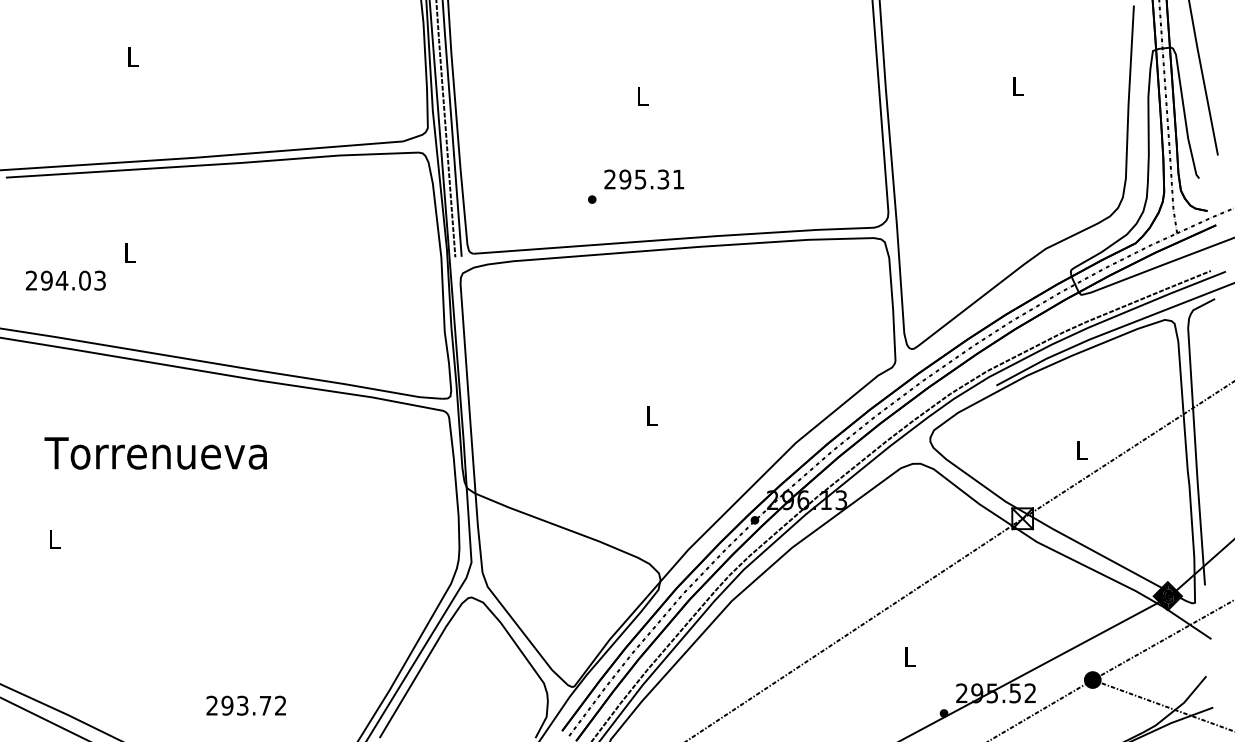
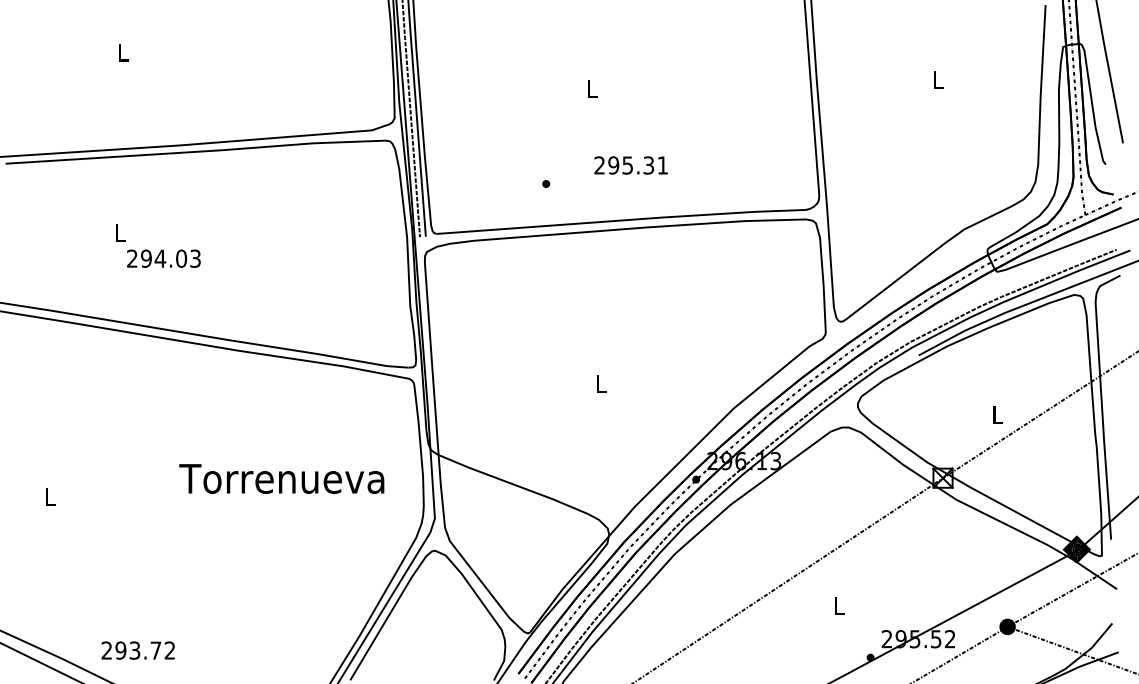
text: (643, 179) -> (630, 165), moved
text: (65, 280) -> (163, 258), moved
text: (155, 452) -> (281, 478), moved
text: (245, 705) -> (137, 650), moved

